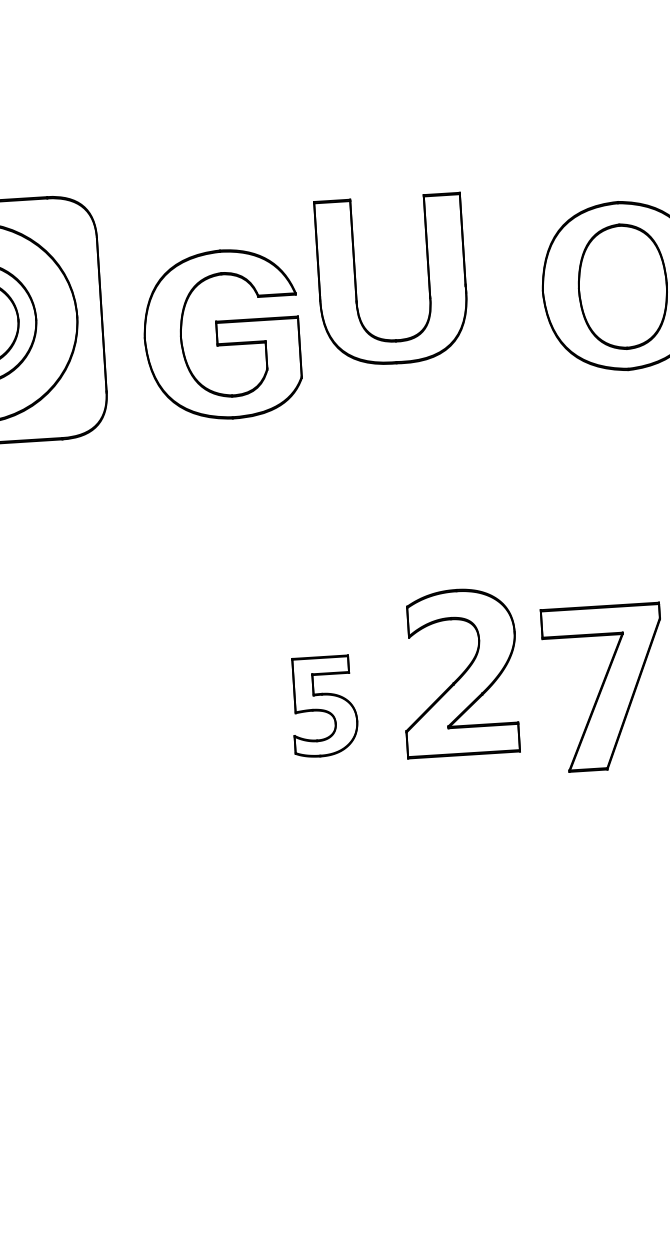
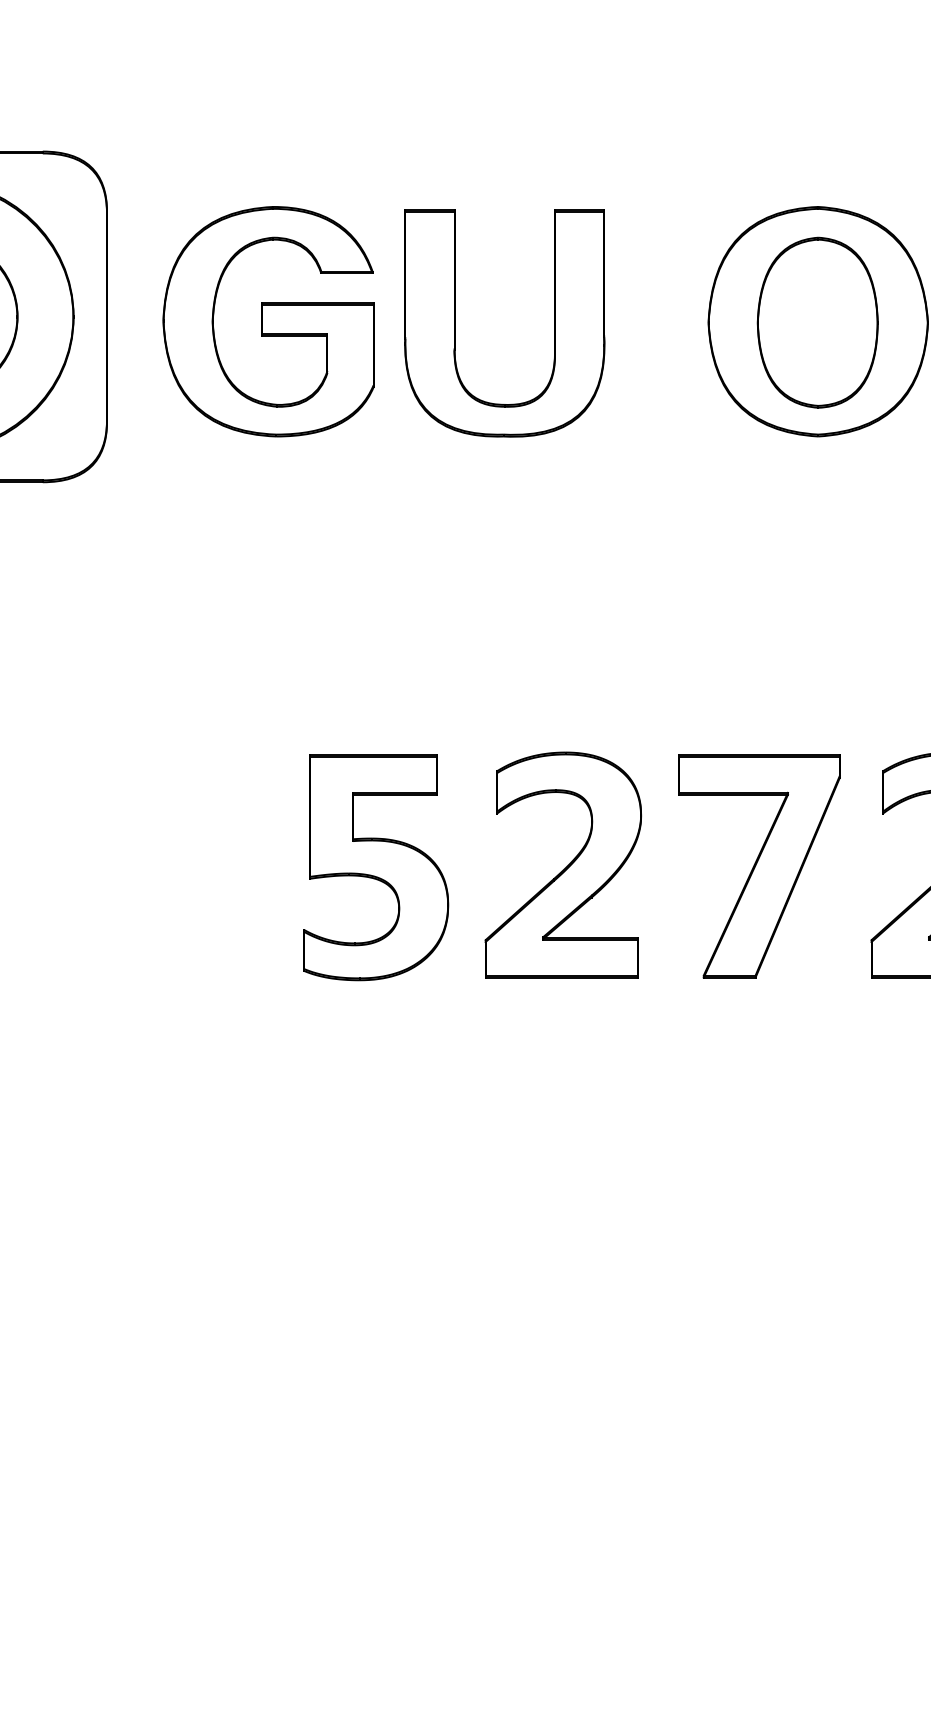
part: (356, 282) -> (455, 323), moved
part: (221, 334) -> (268, 321), moved
part: (459, 672) -> (562, 864), moved
part: (324, 706) -> (376, 867), size x1.67

